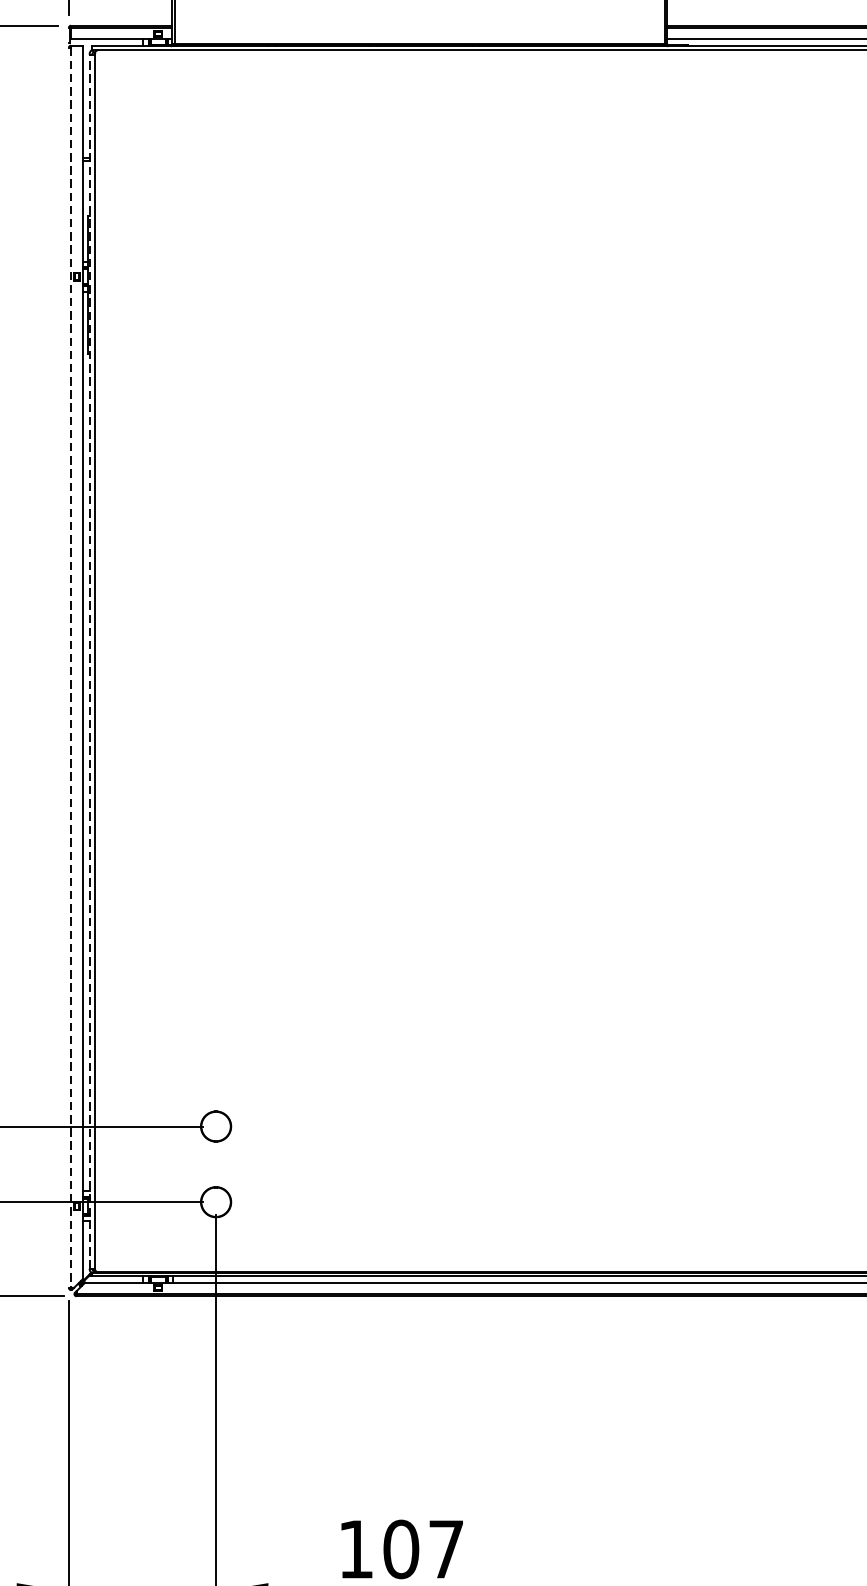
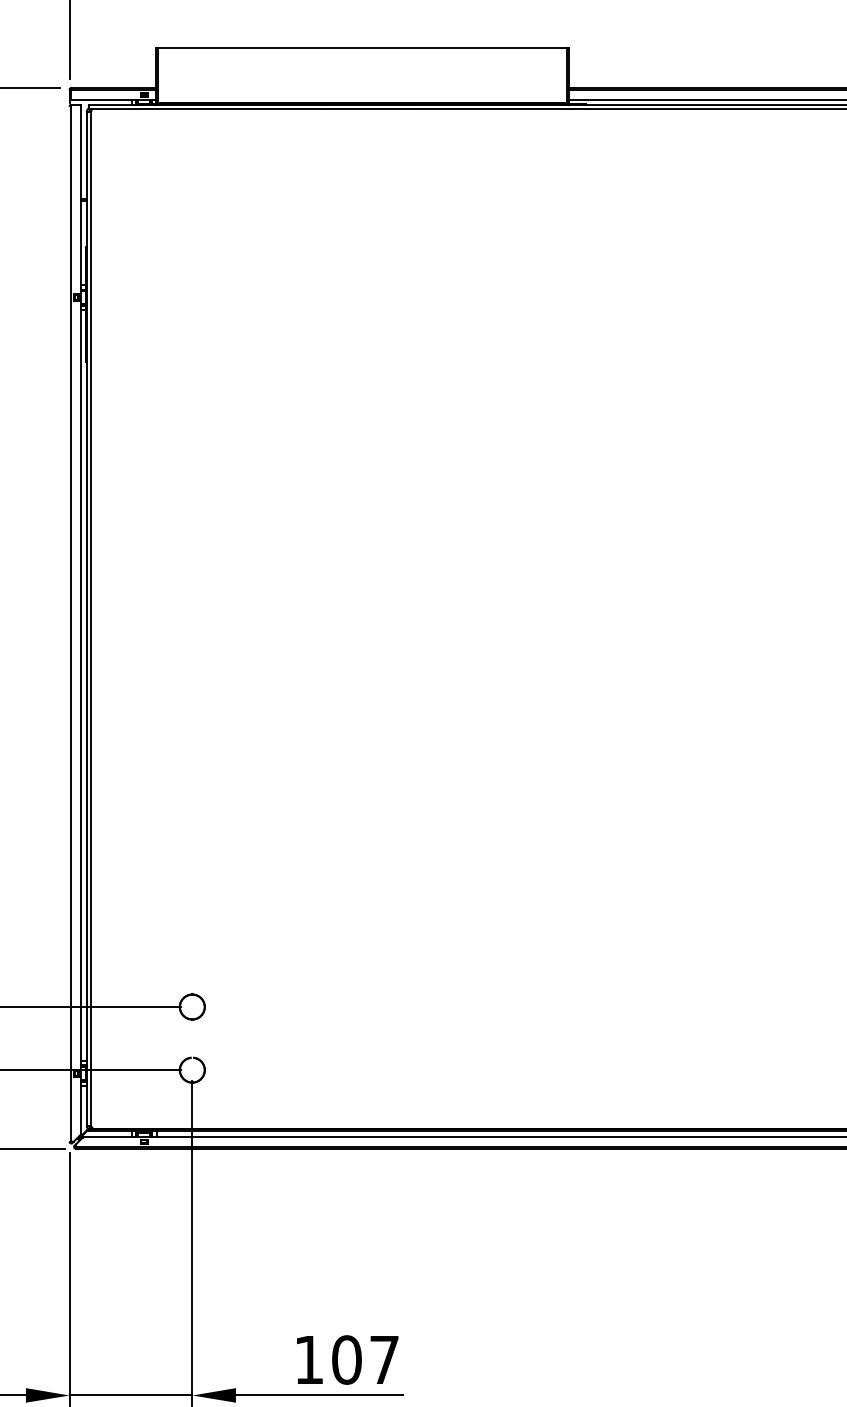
line: (89, 661) -> (86, 618), dashed -> solid
line: (71, 668) -> (71, 624), dashed -> solid

